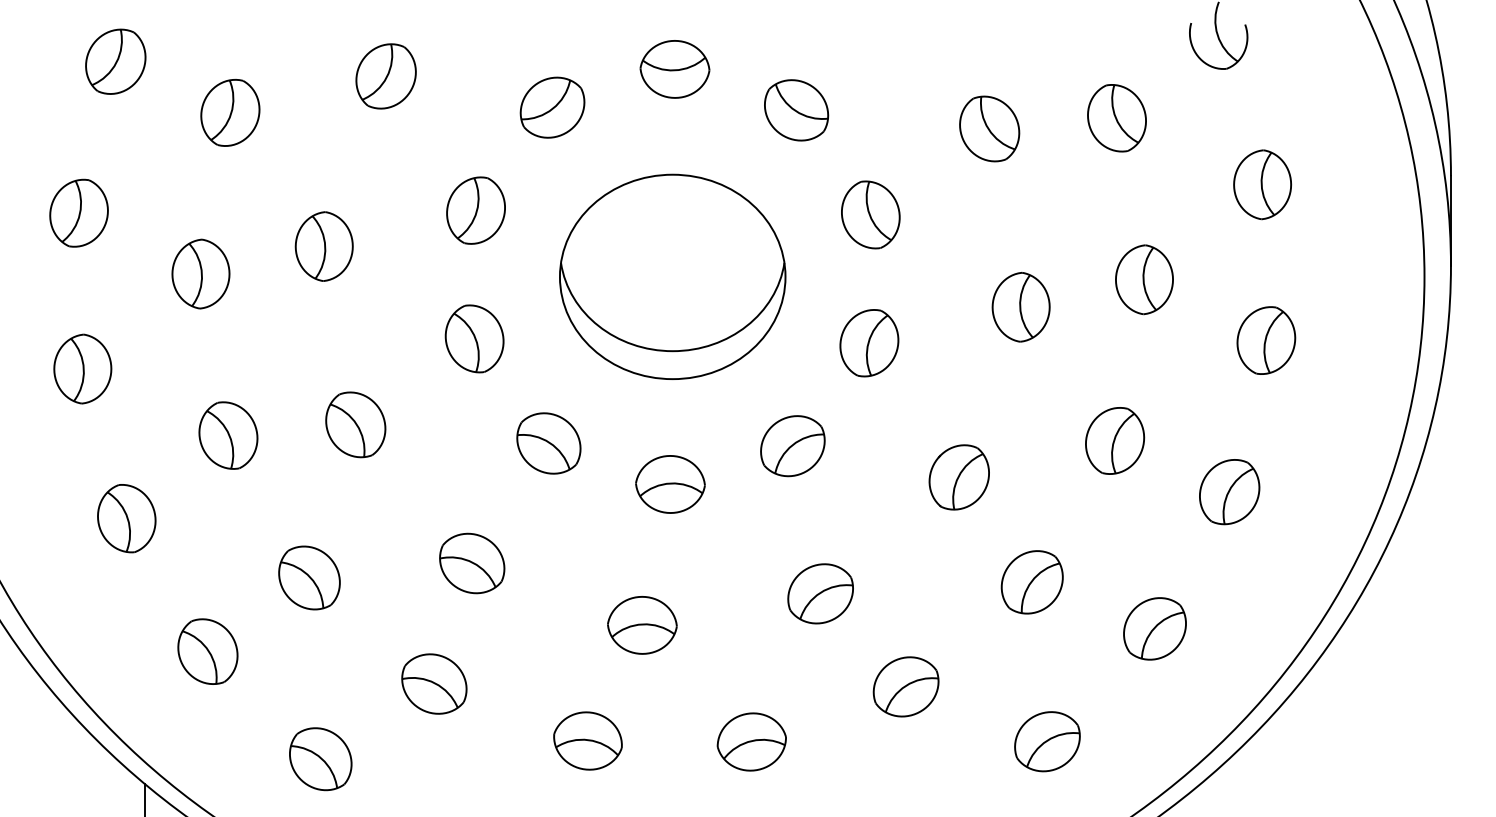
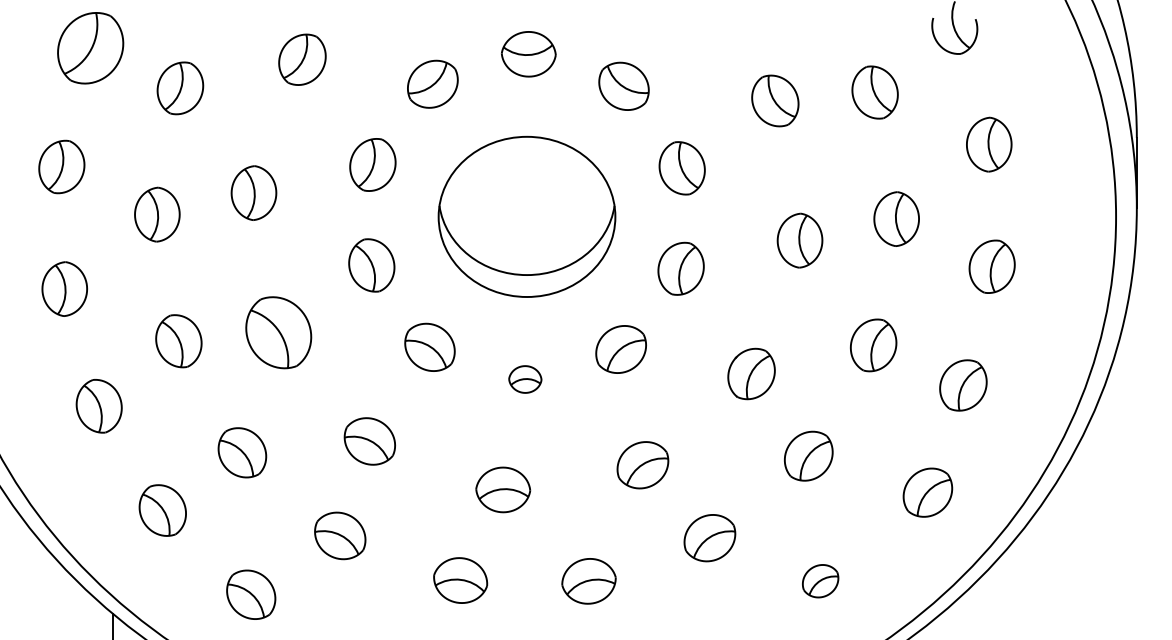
part: (115, 62) -> (90, 48), size x1.4
part: (355, 424) -> (278, 332), size x1.4
part: (670, 484) -> (525, 379), size x0.6
part: (1154, 628) -> (927, 492), moved
part: (1047, 742) -> (820, 581), size x0.7

